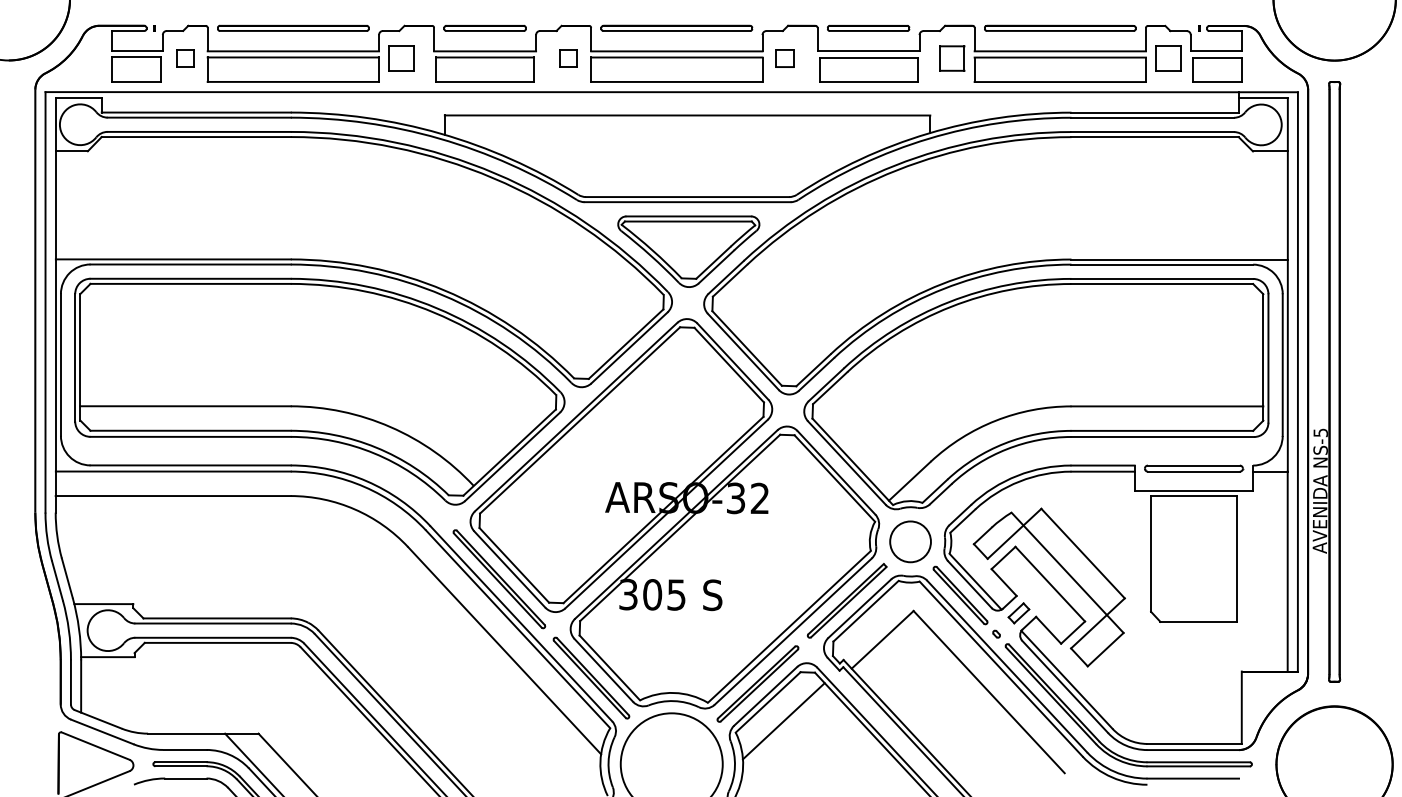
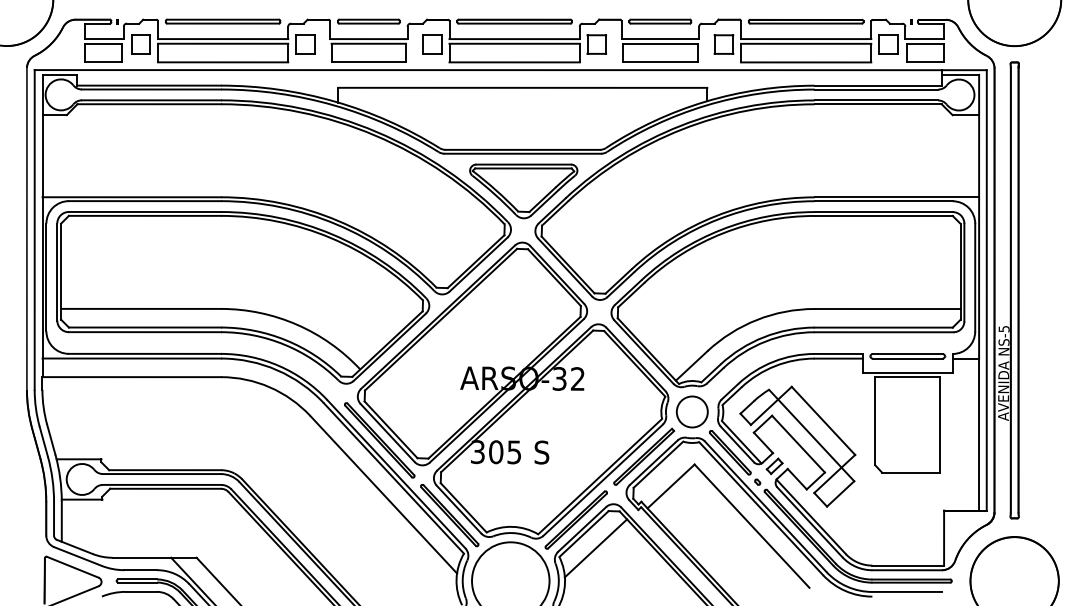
part: (185, 58) -> (141, 44), size x1.43
part: (568, 58) -> (432, 44), size x1.43
part: (784, 58) -> (596, 44), size x1.43

